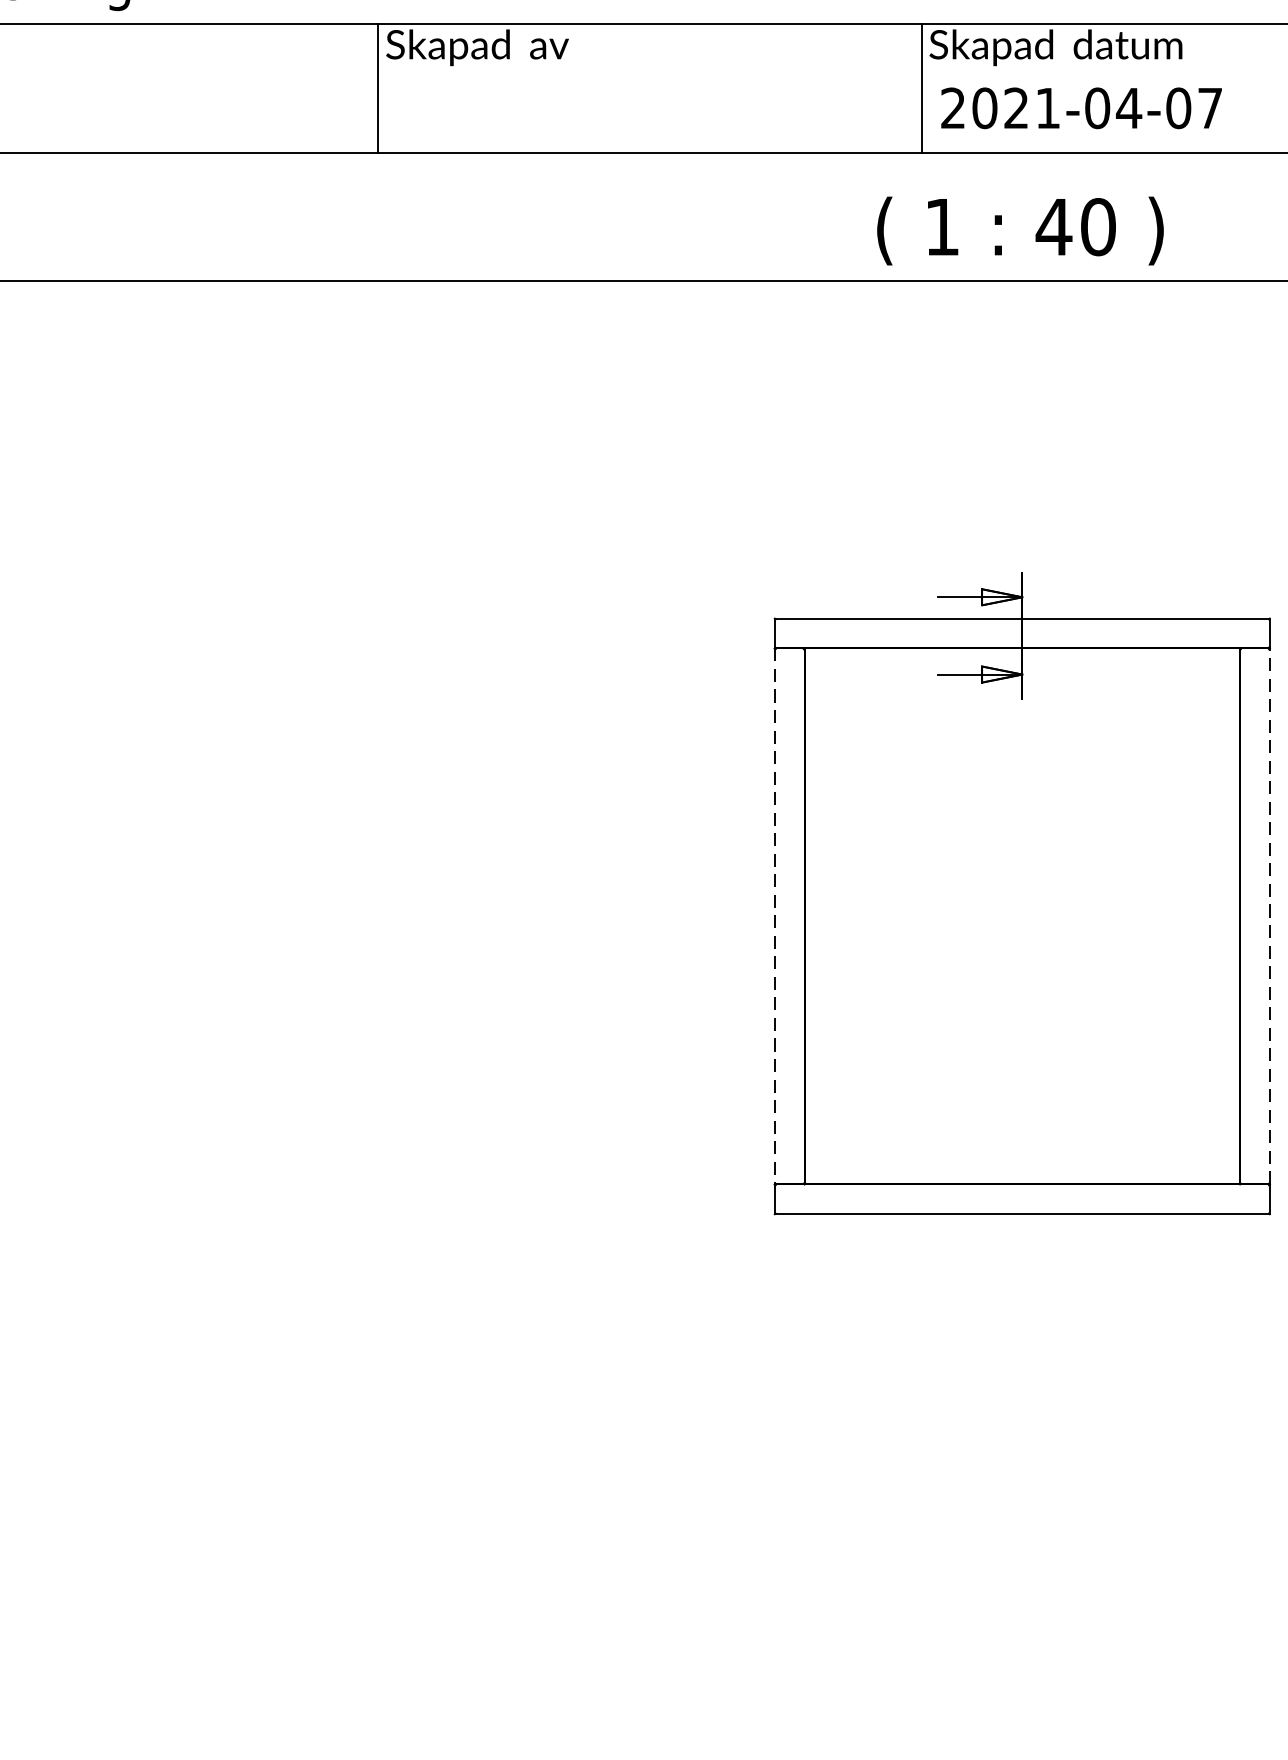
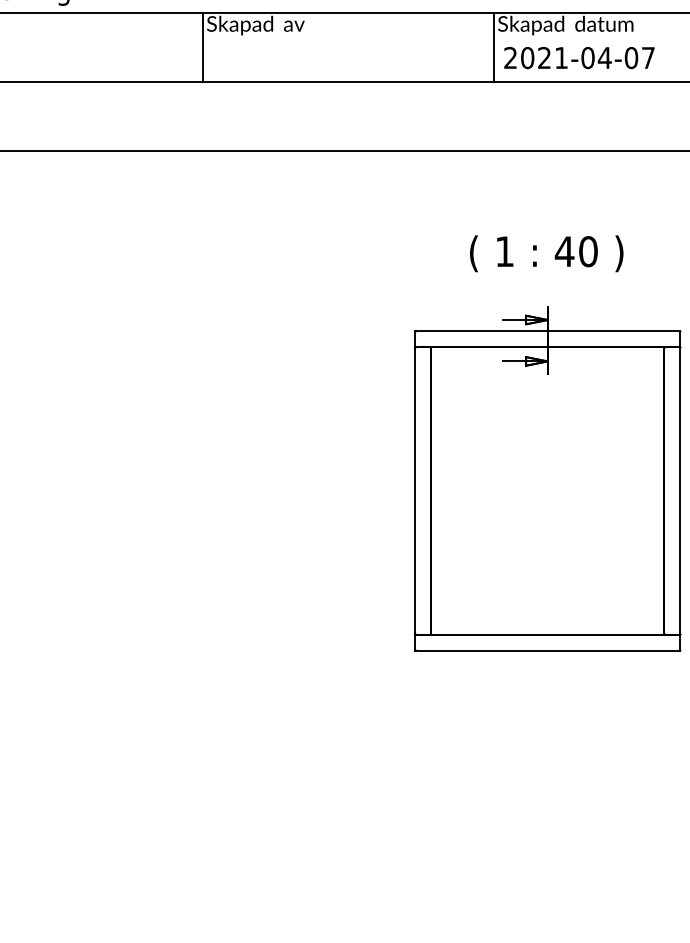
text: (1020, 230) -> (546, 253), moved
line: (775, 917) -> (415, 491), dashed -> solid
line: (1270, 917) -> (680, 491), dashed -> solid

